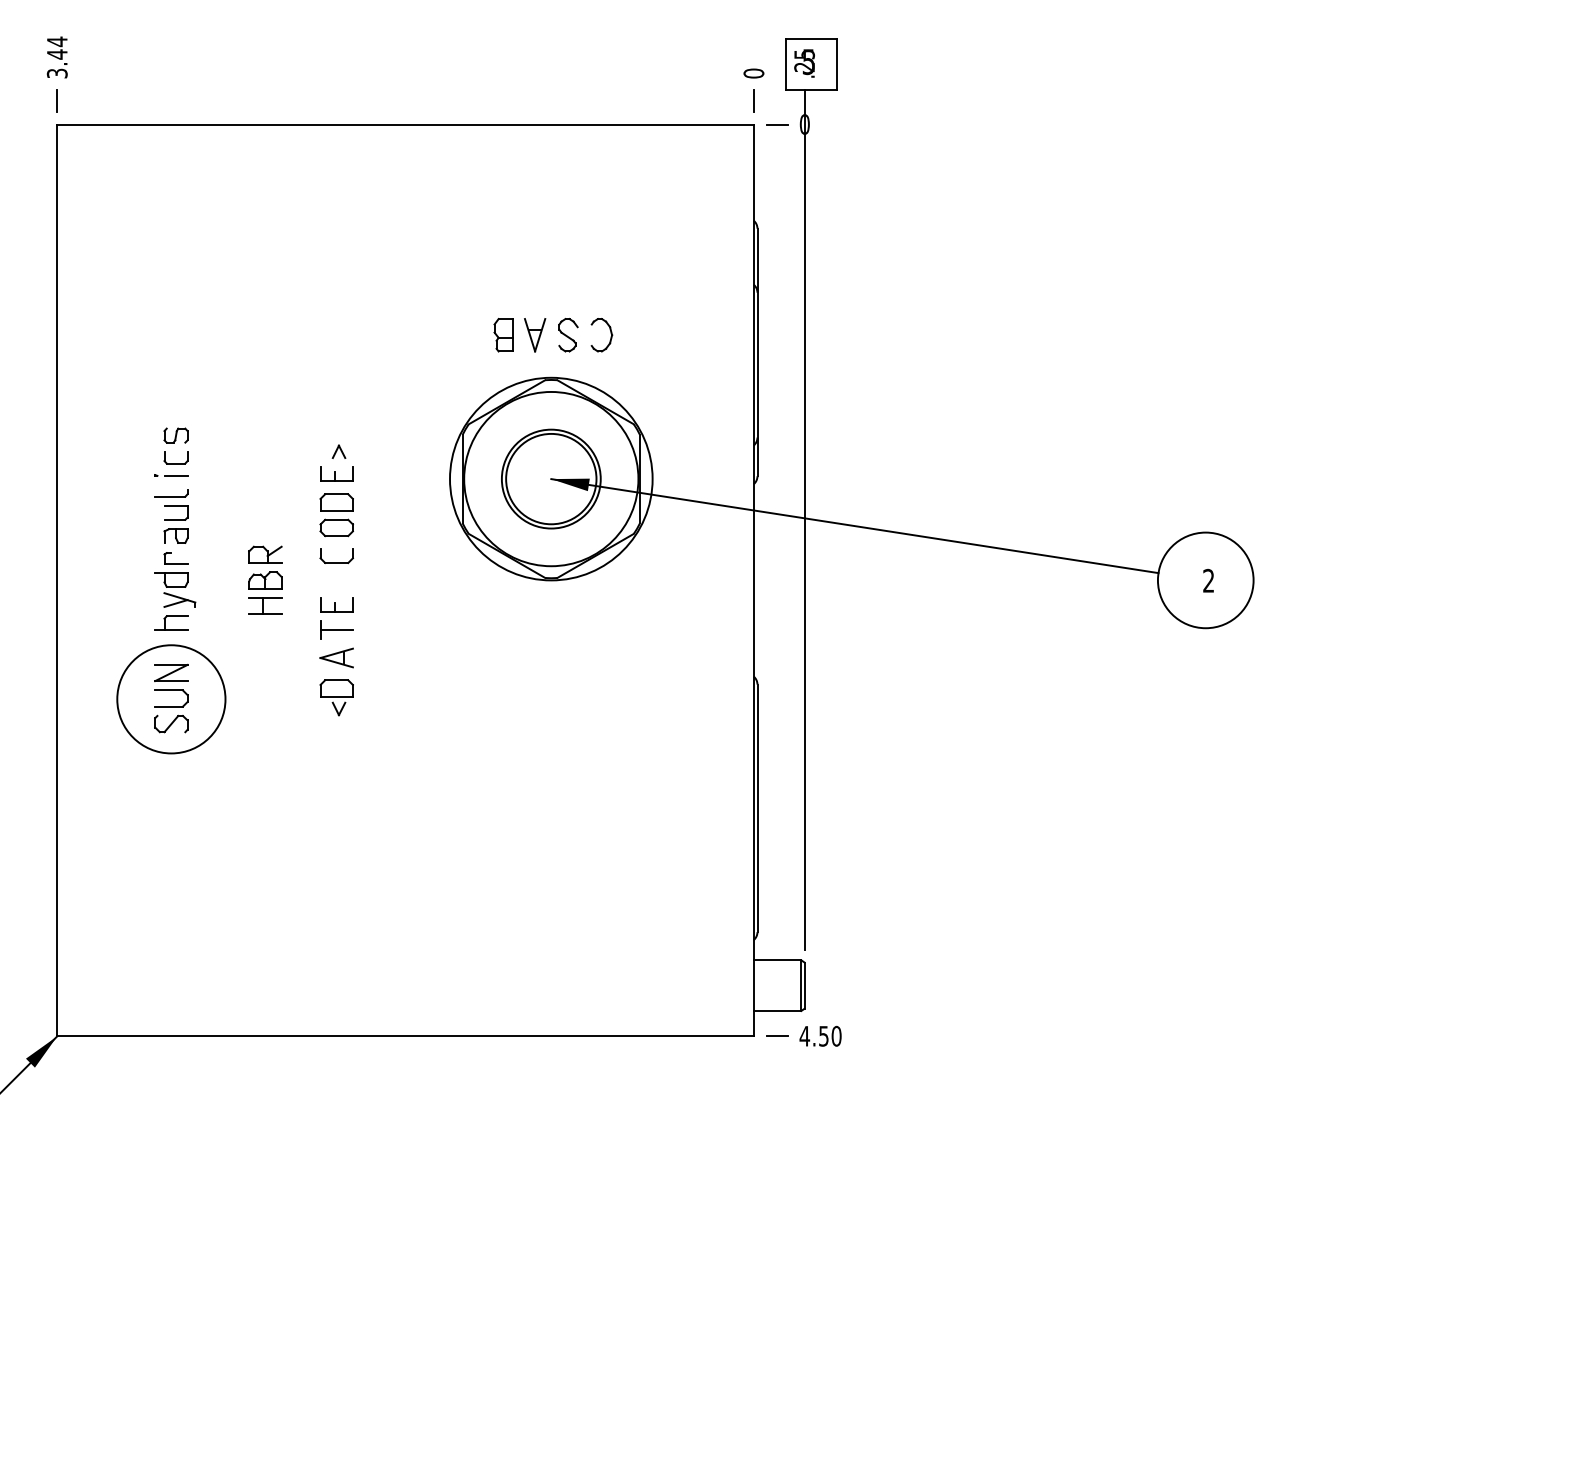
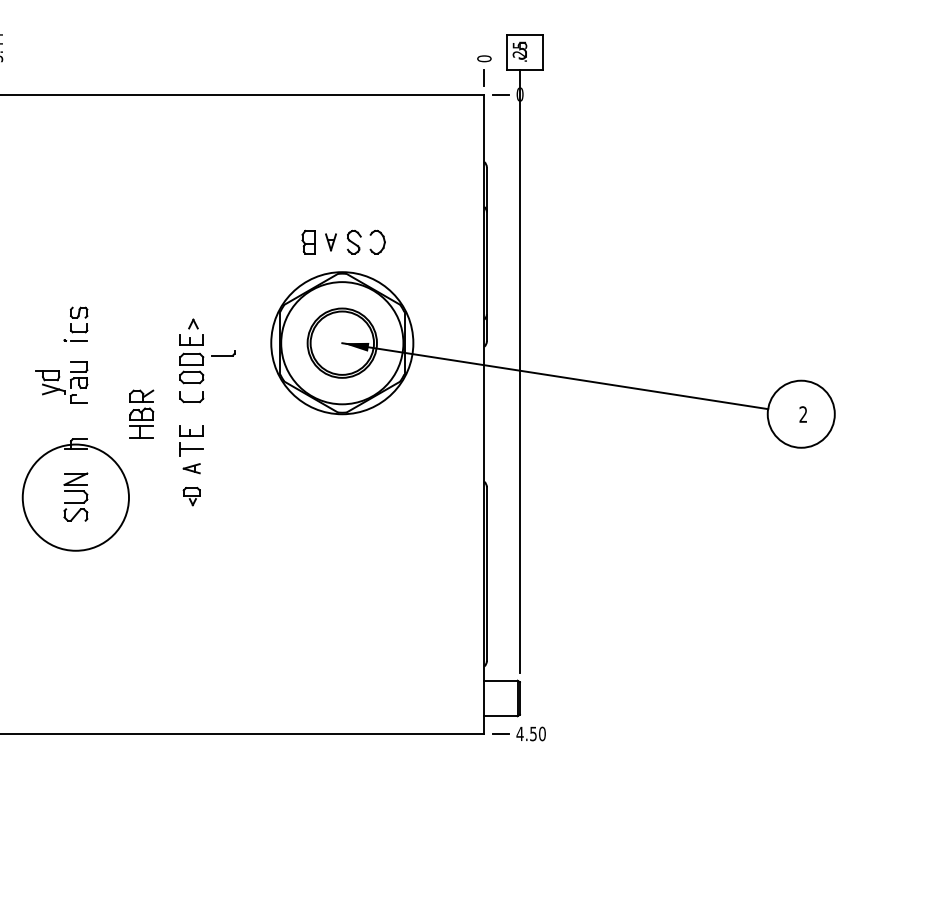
part: (535, 335) -> (331, 242), size x0.7
part: (171, 493) -> (223, 353), moved
part: (175, 589) -> (50, 382), moved
part: (336, 657) -> (191, 468), size x0.7
part: (336, 697) -> (191, 496), size x0.7
circle: (171, 699) -> (75, 497), size x1.4

